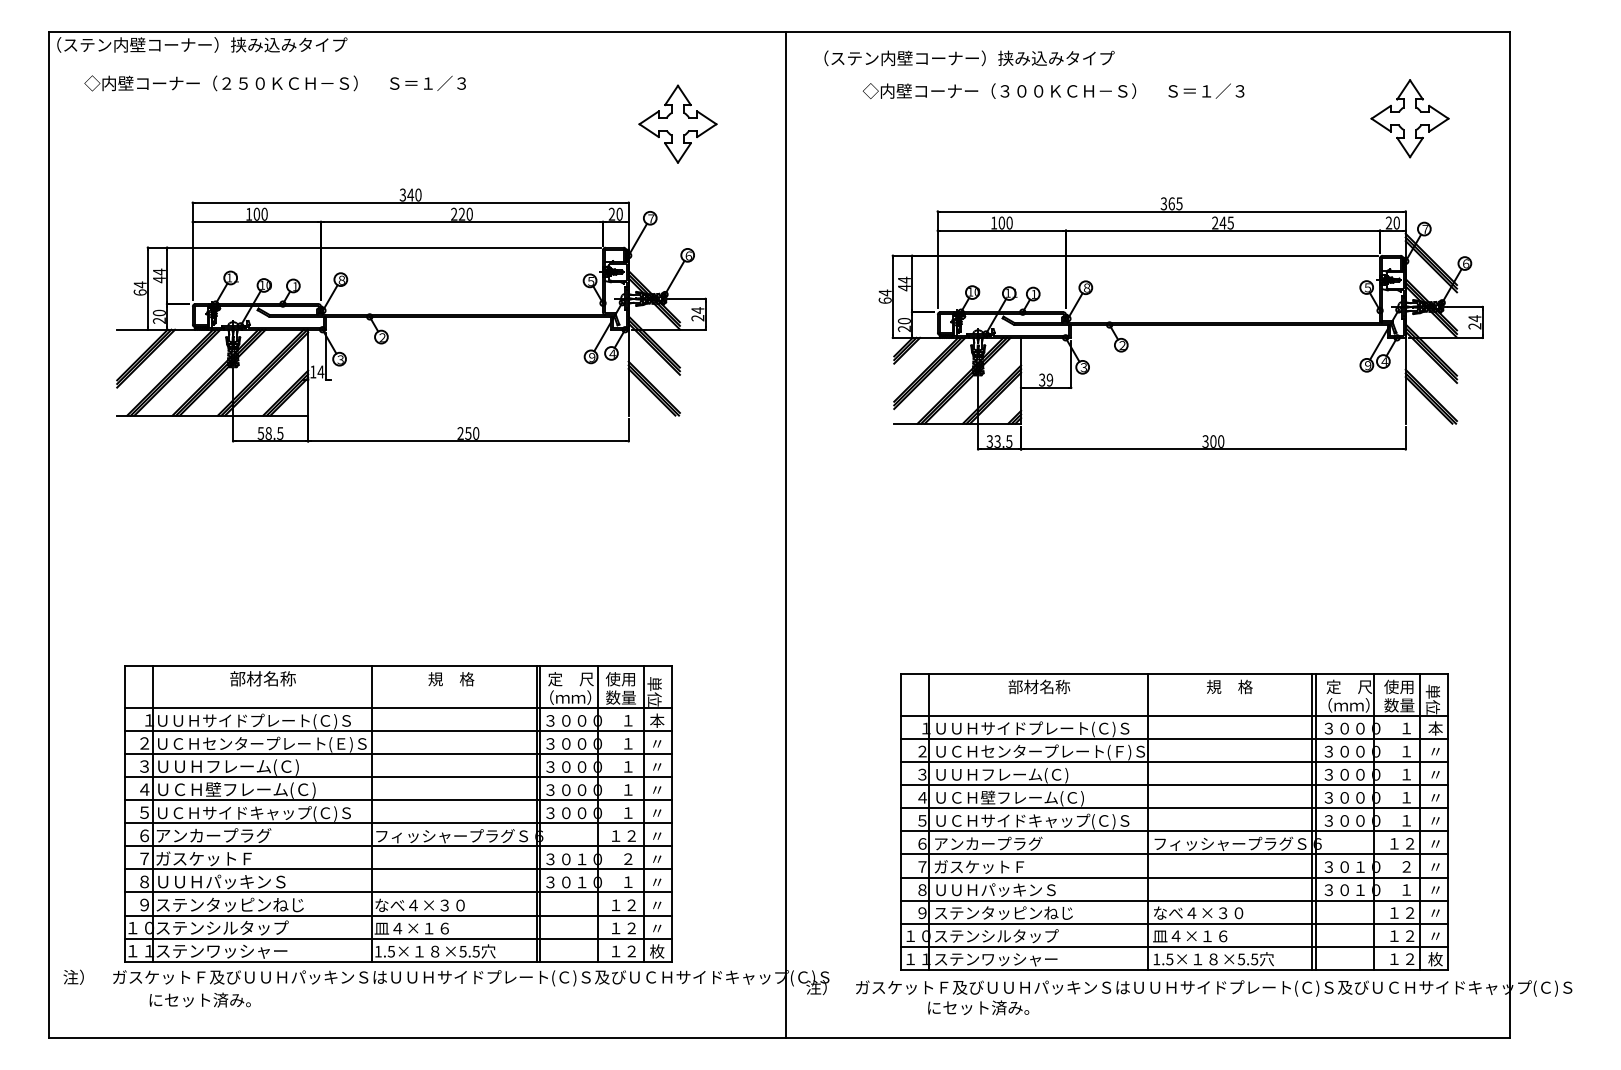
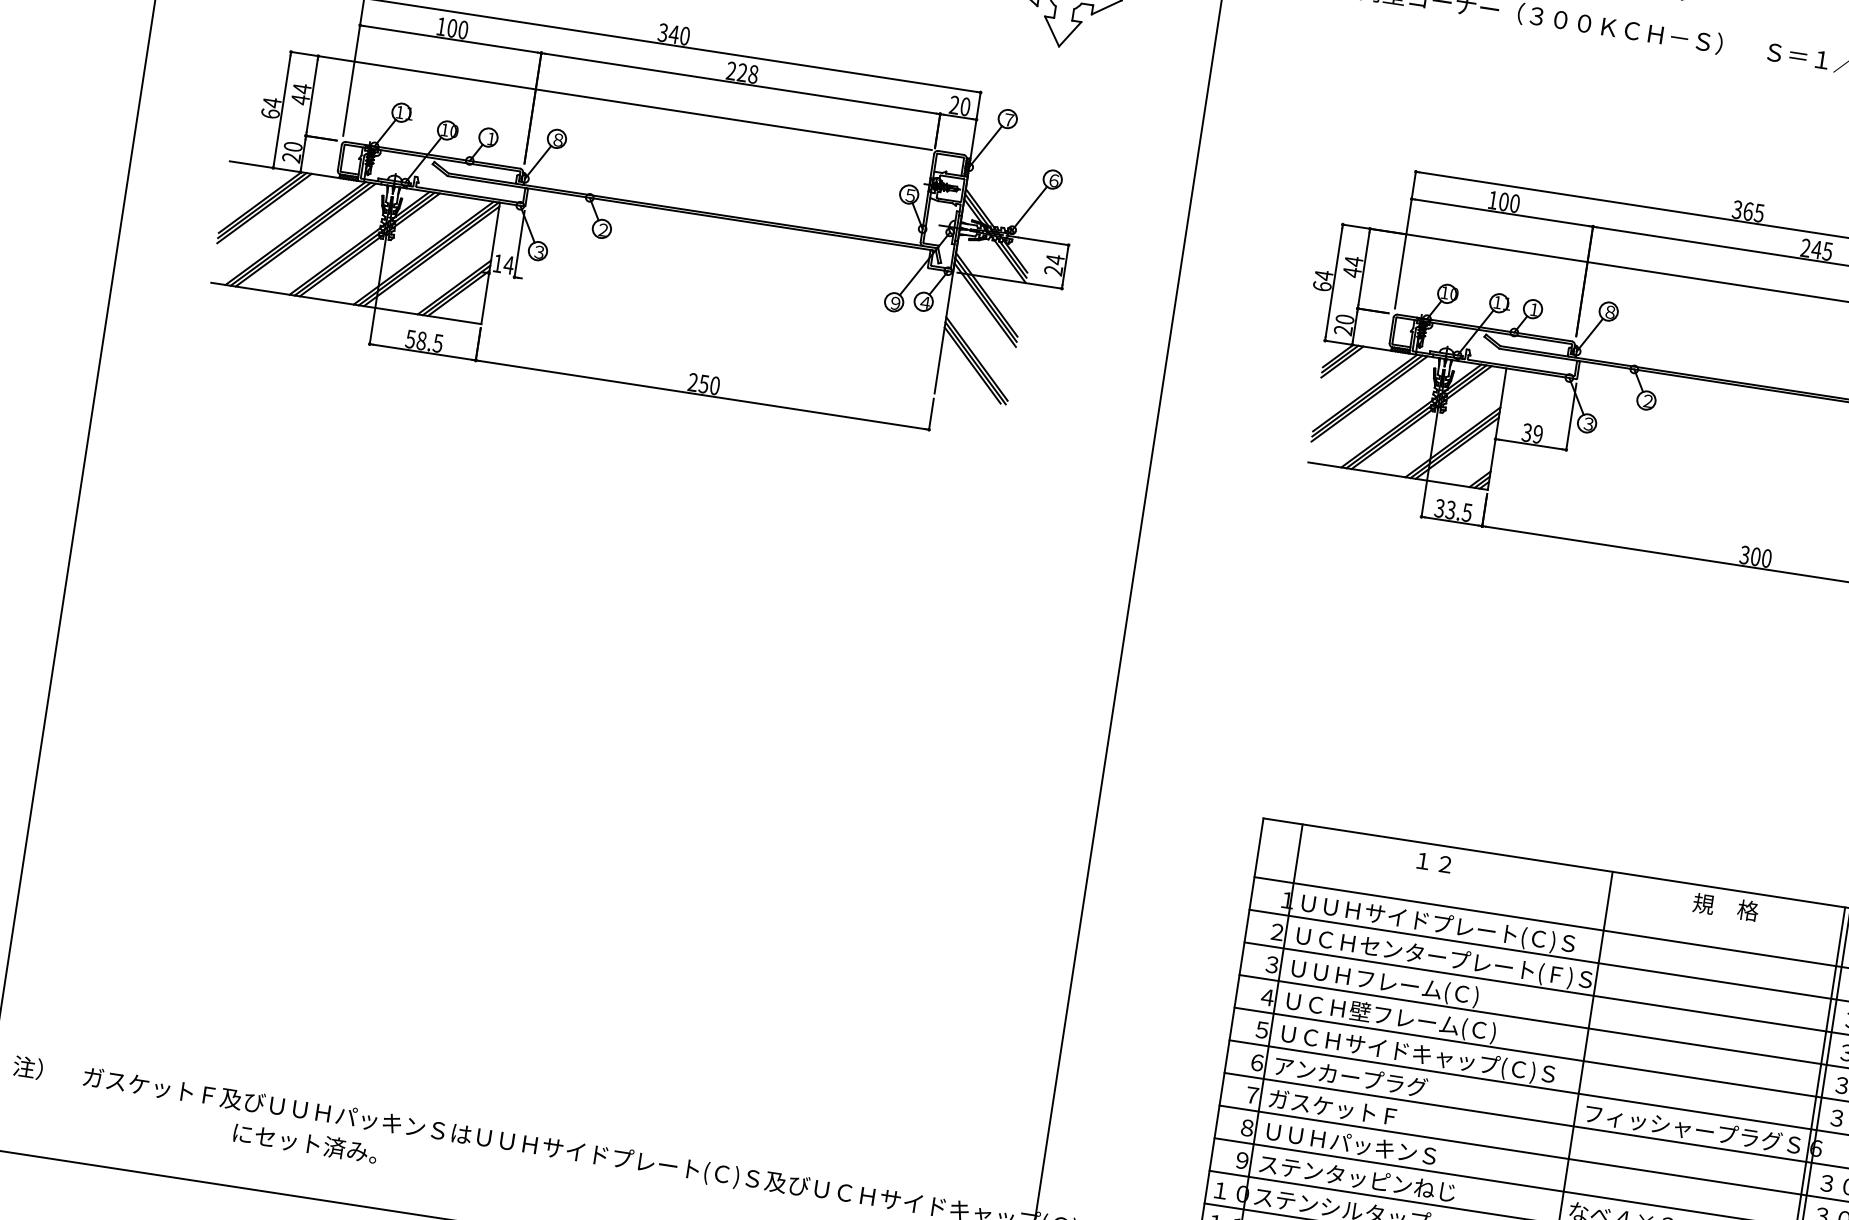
text: (469, 214) -> (753, 74), 220 -> 228
text: (1039, 686) -> (1456, 865), 部材名称 -> １２
part: (398, 813) -> (522, 906), removed
text: (199, 999) -> (304, 1142), moved

